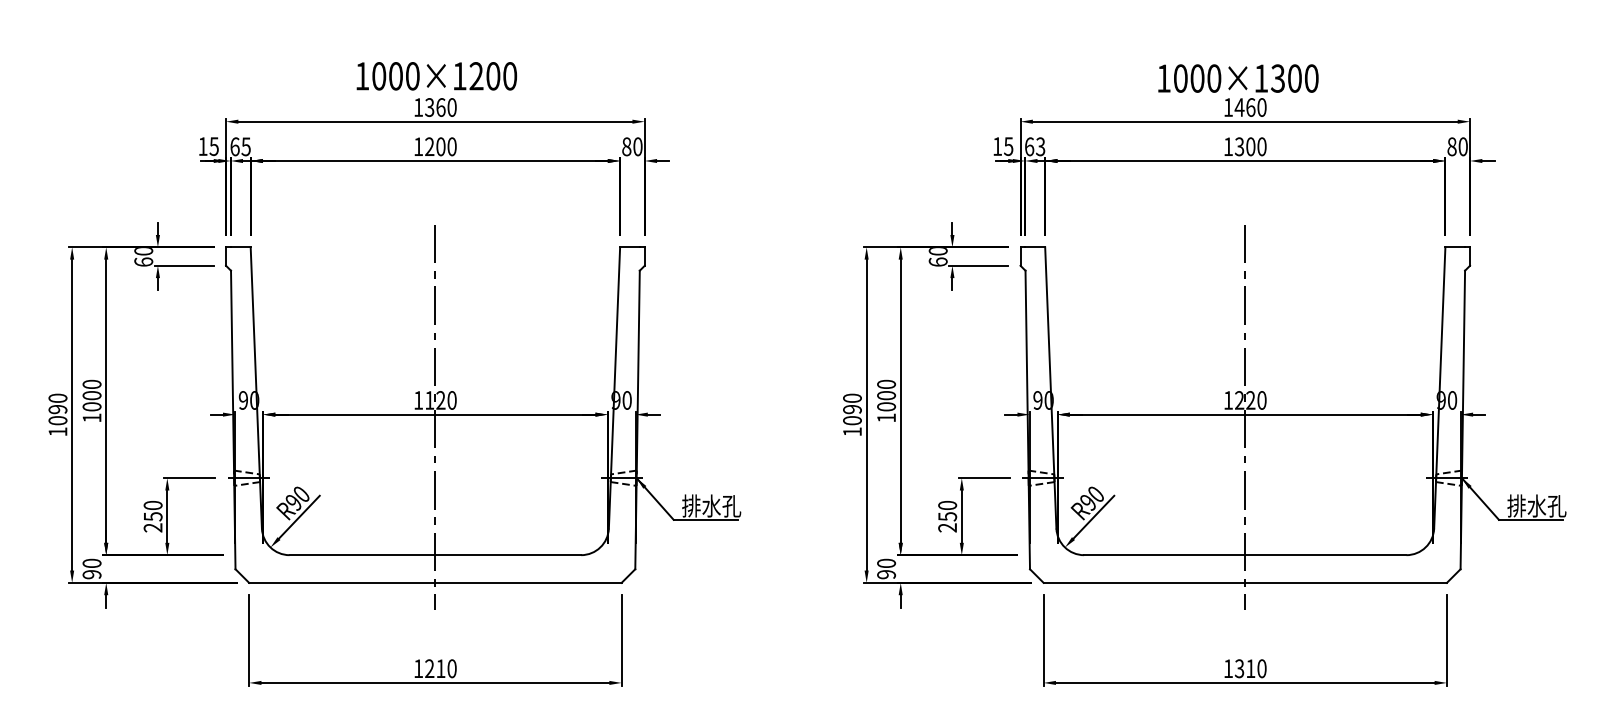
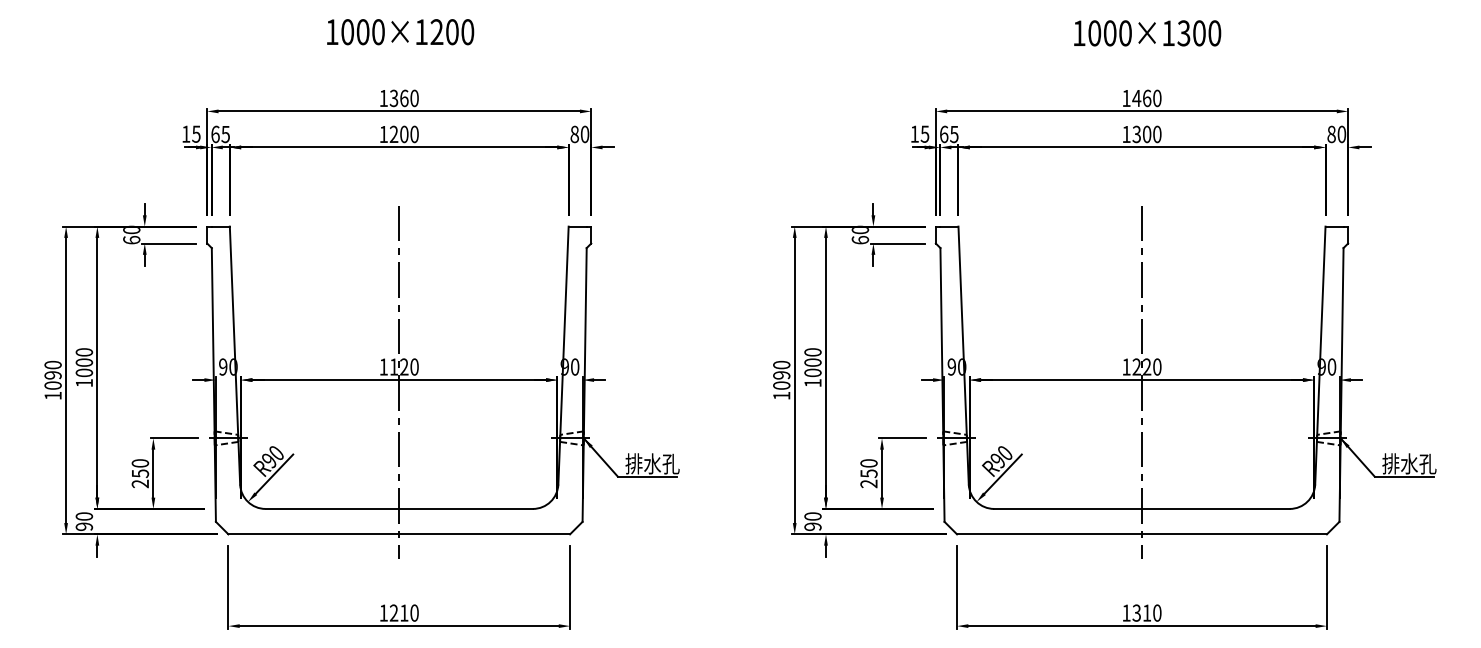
text: (436, 76) -> (400, 32), moved
text: (1238, 78) -> (1147, 33), moved
text: (1040, 146) -> (954, 134), 63 -> 65

